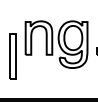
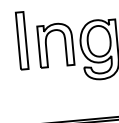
part: (12, 56) -> (21, 41), moved

